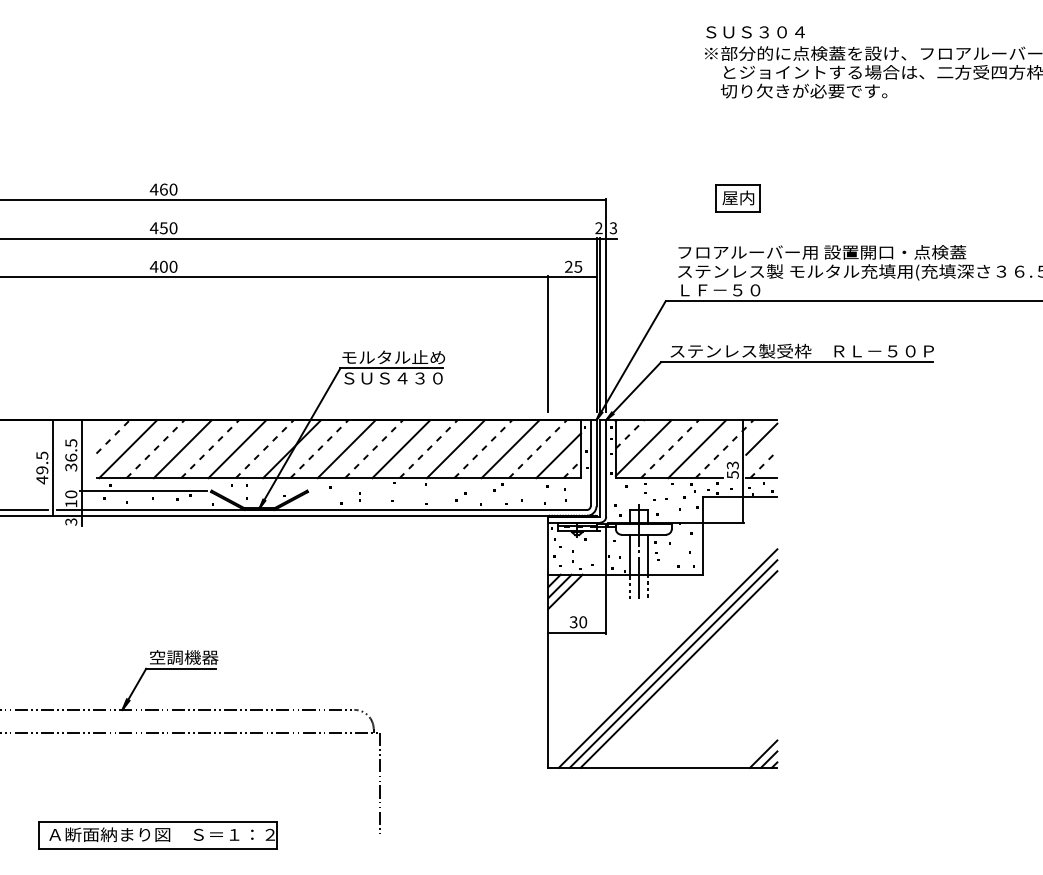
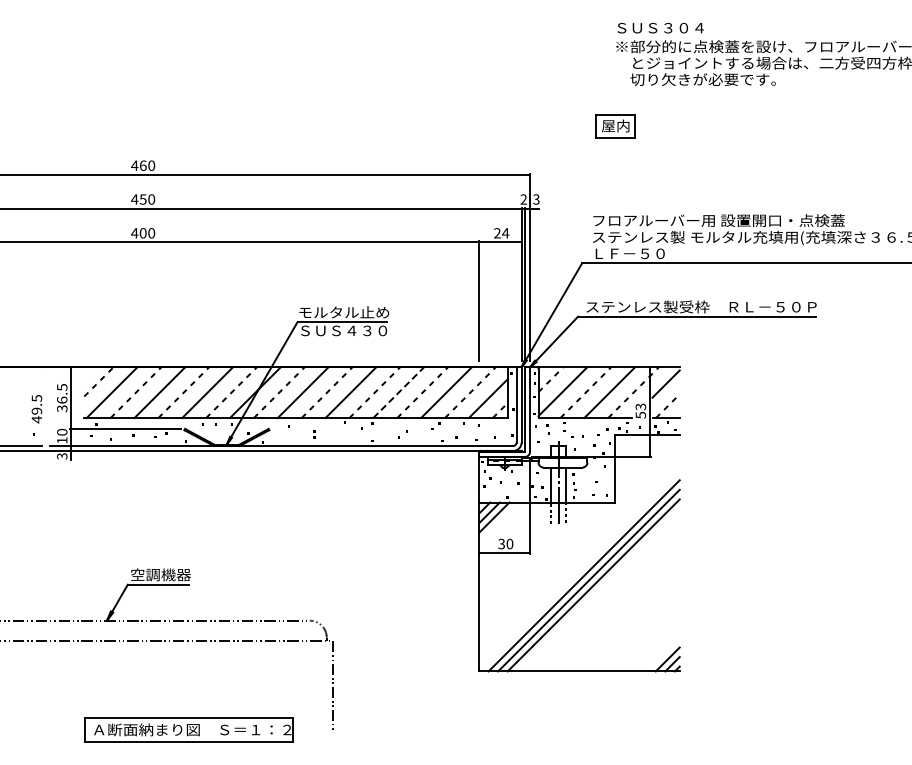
part: (738, 198) -> (615, 126), moved
text: (578, 267) -> (505, 233), 25 -> 24
line: (455, 448) -> (398, 392), solid -> dashed
line: (52, 467) -> (45, 408), removed
part: (157, 834) -> (188, 729), moved

